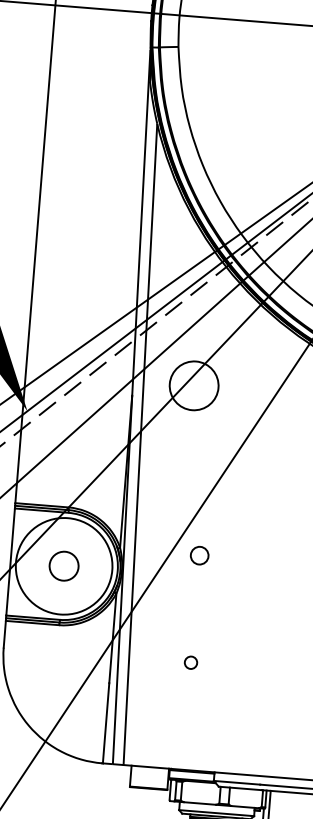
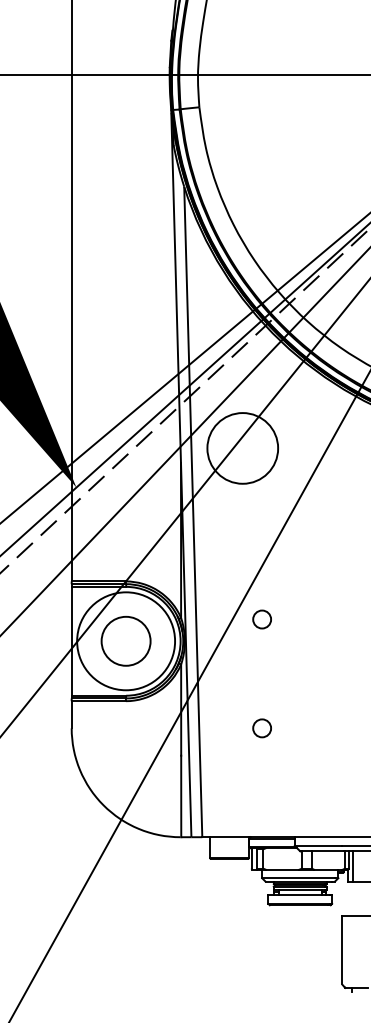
circle: (193, 385) -> (242, 448), size x1.43
circle: (63, 565) -> (125, 640), size x1.67
circle: (190, 662) -> (261, 728), size x1.43

